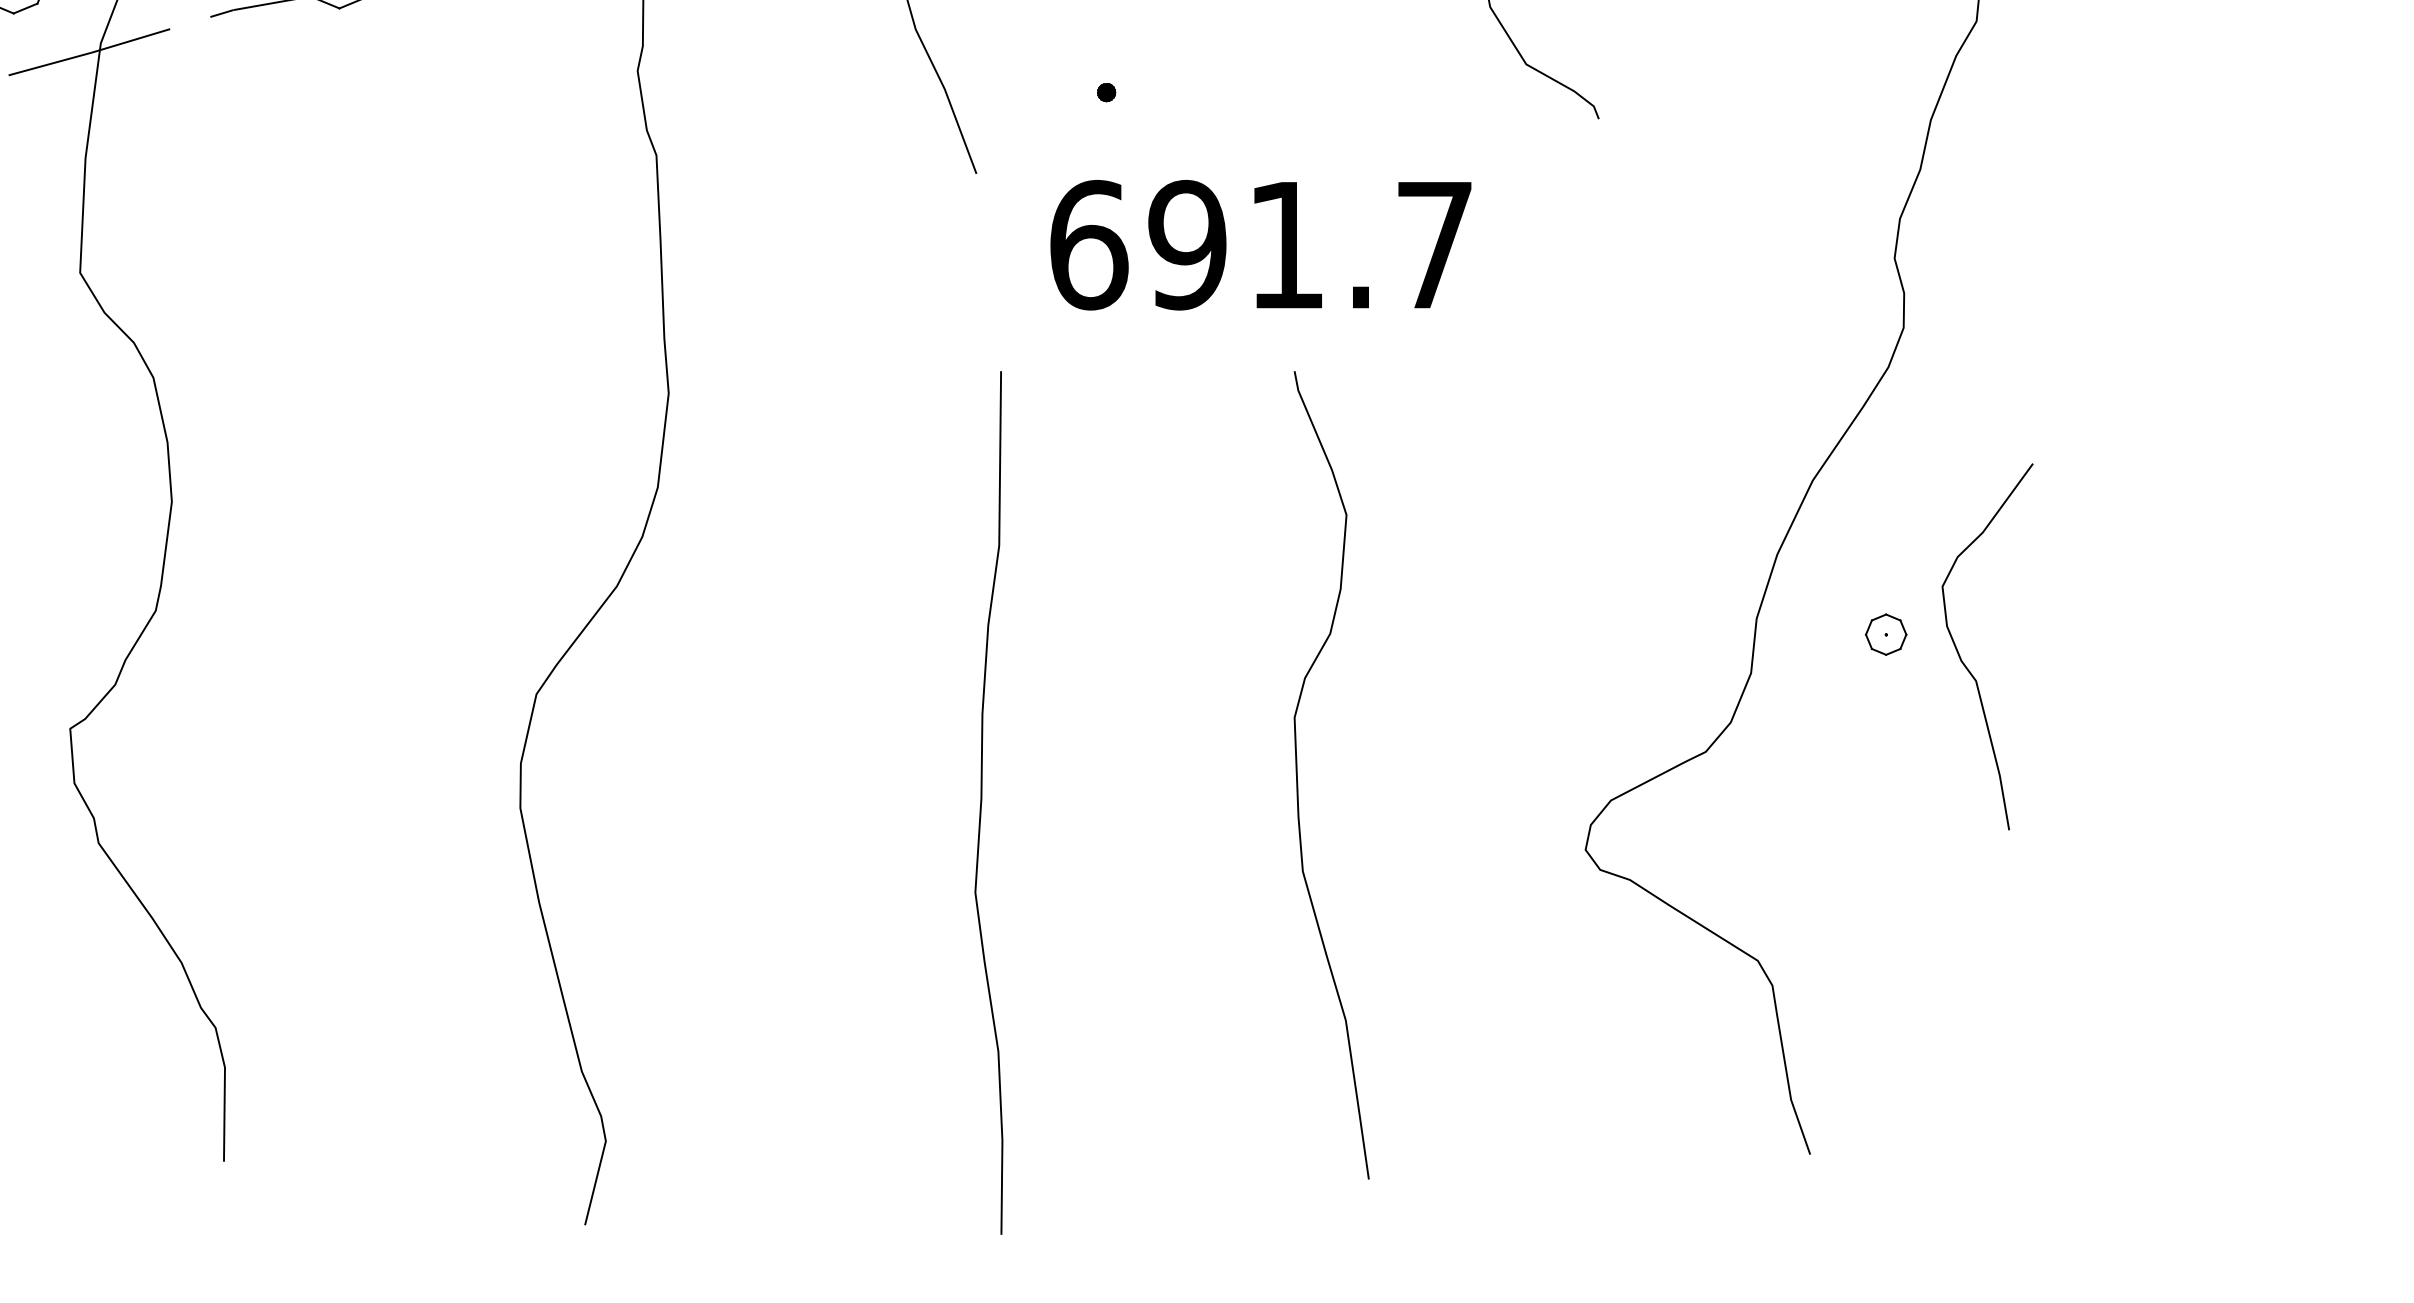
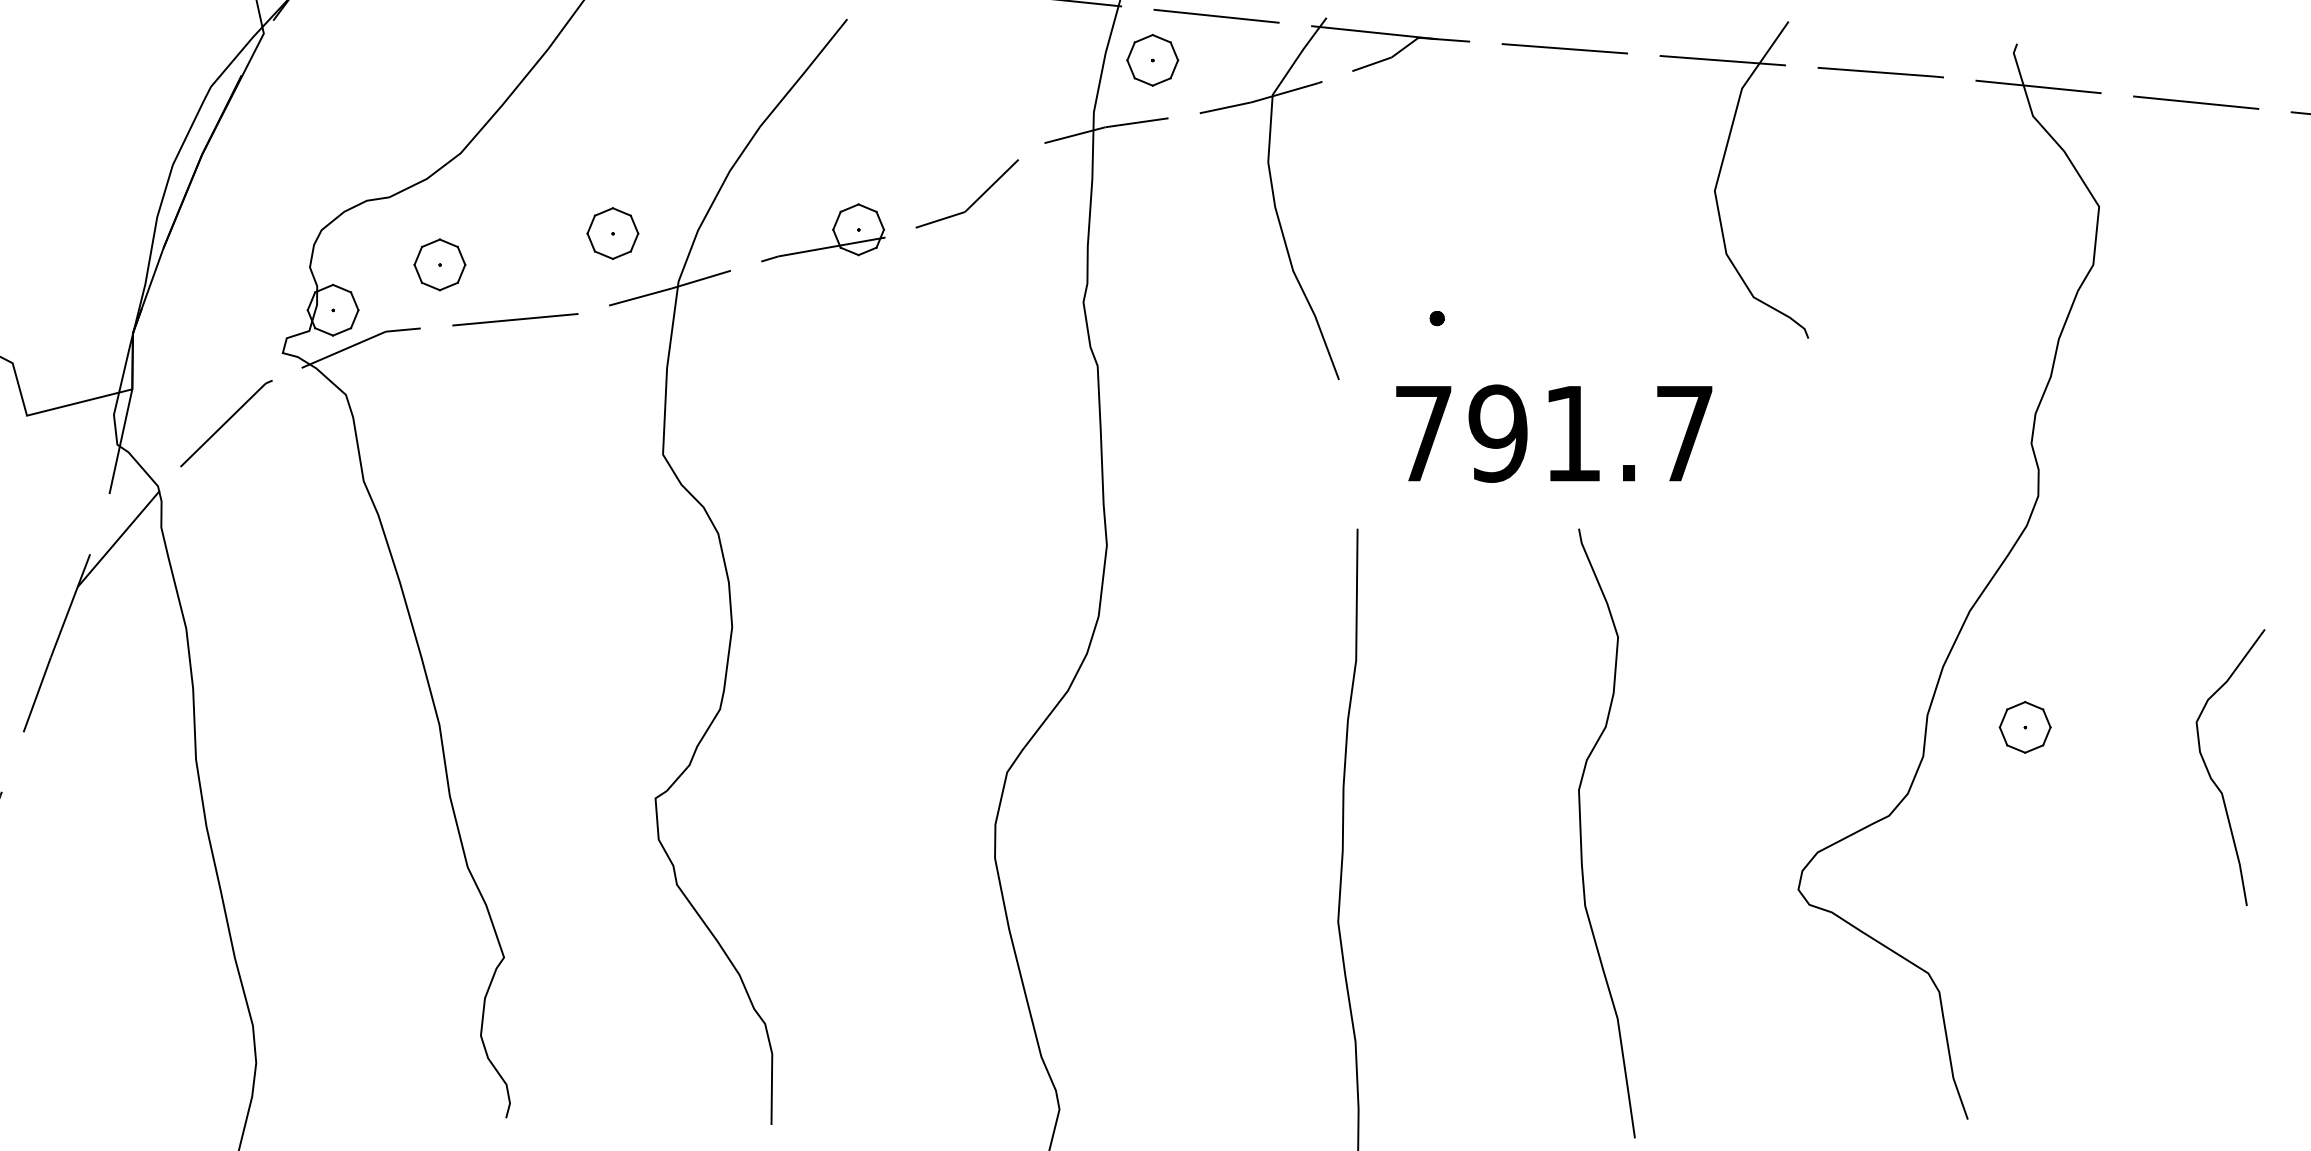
text: (1088, 244) -> (1423, 433), 691.7 -> 791.7
part: (1885, 634) -> (2024, 727), size x1.67
curve: (1962, 658) -> (2211, 776), moved

